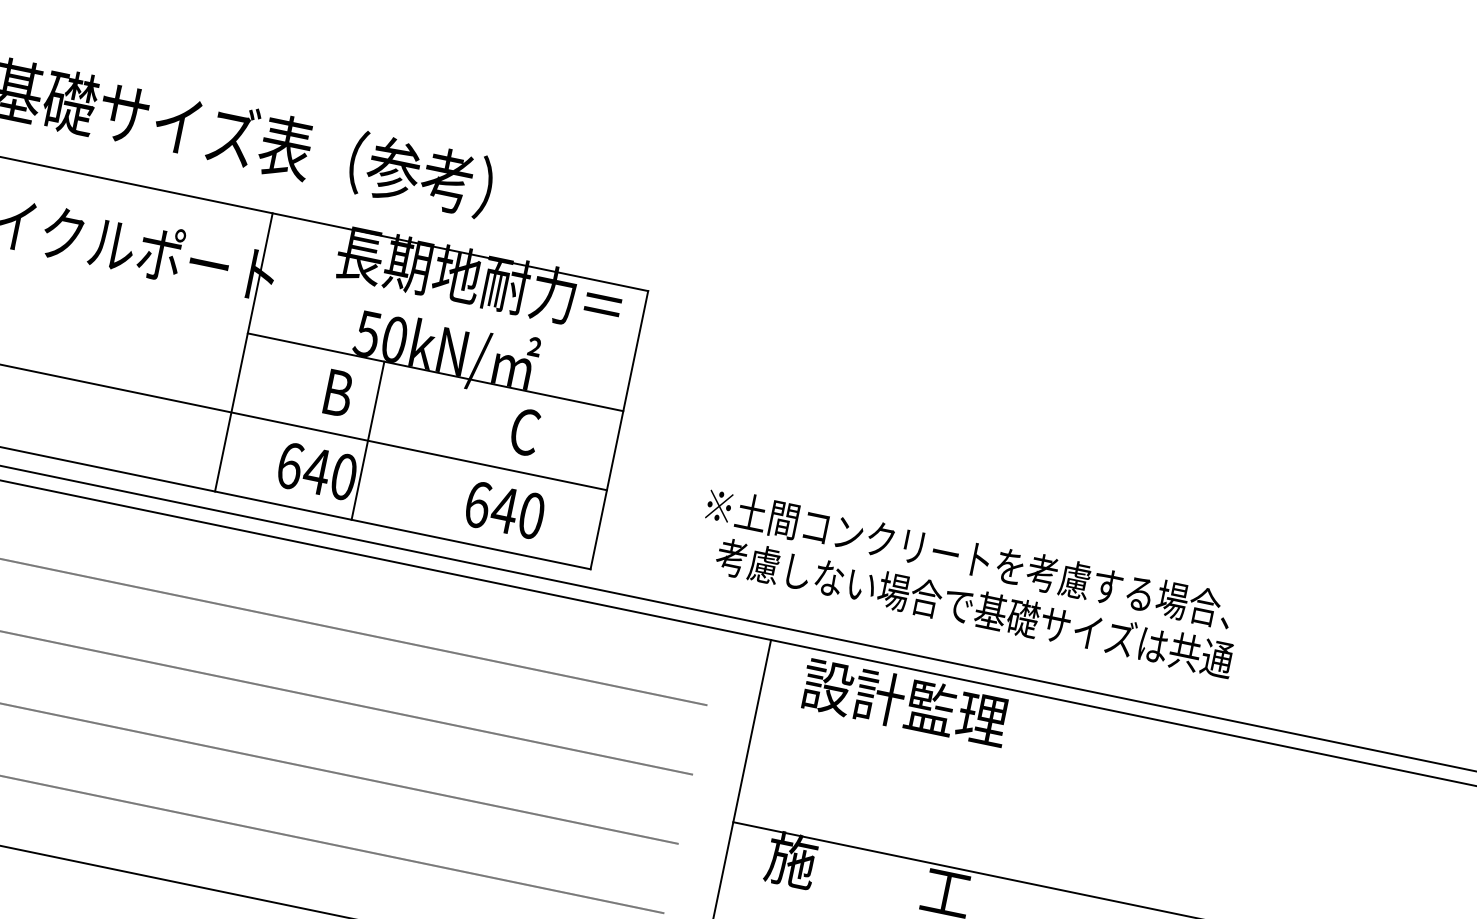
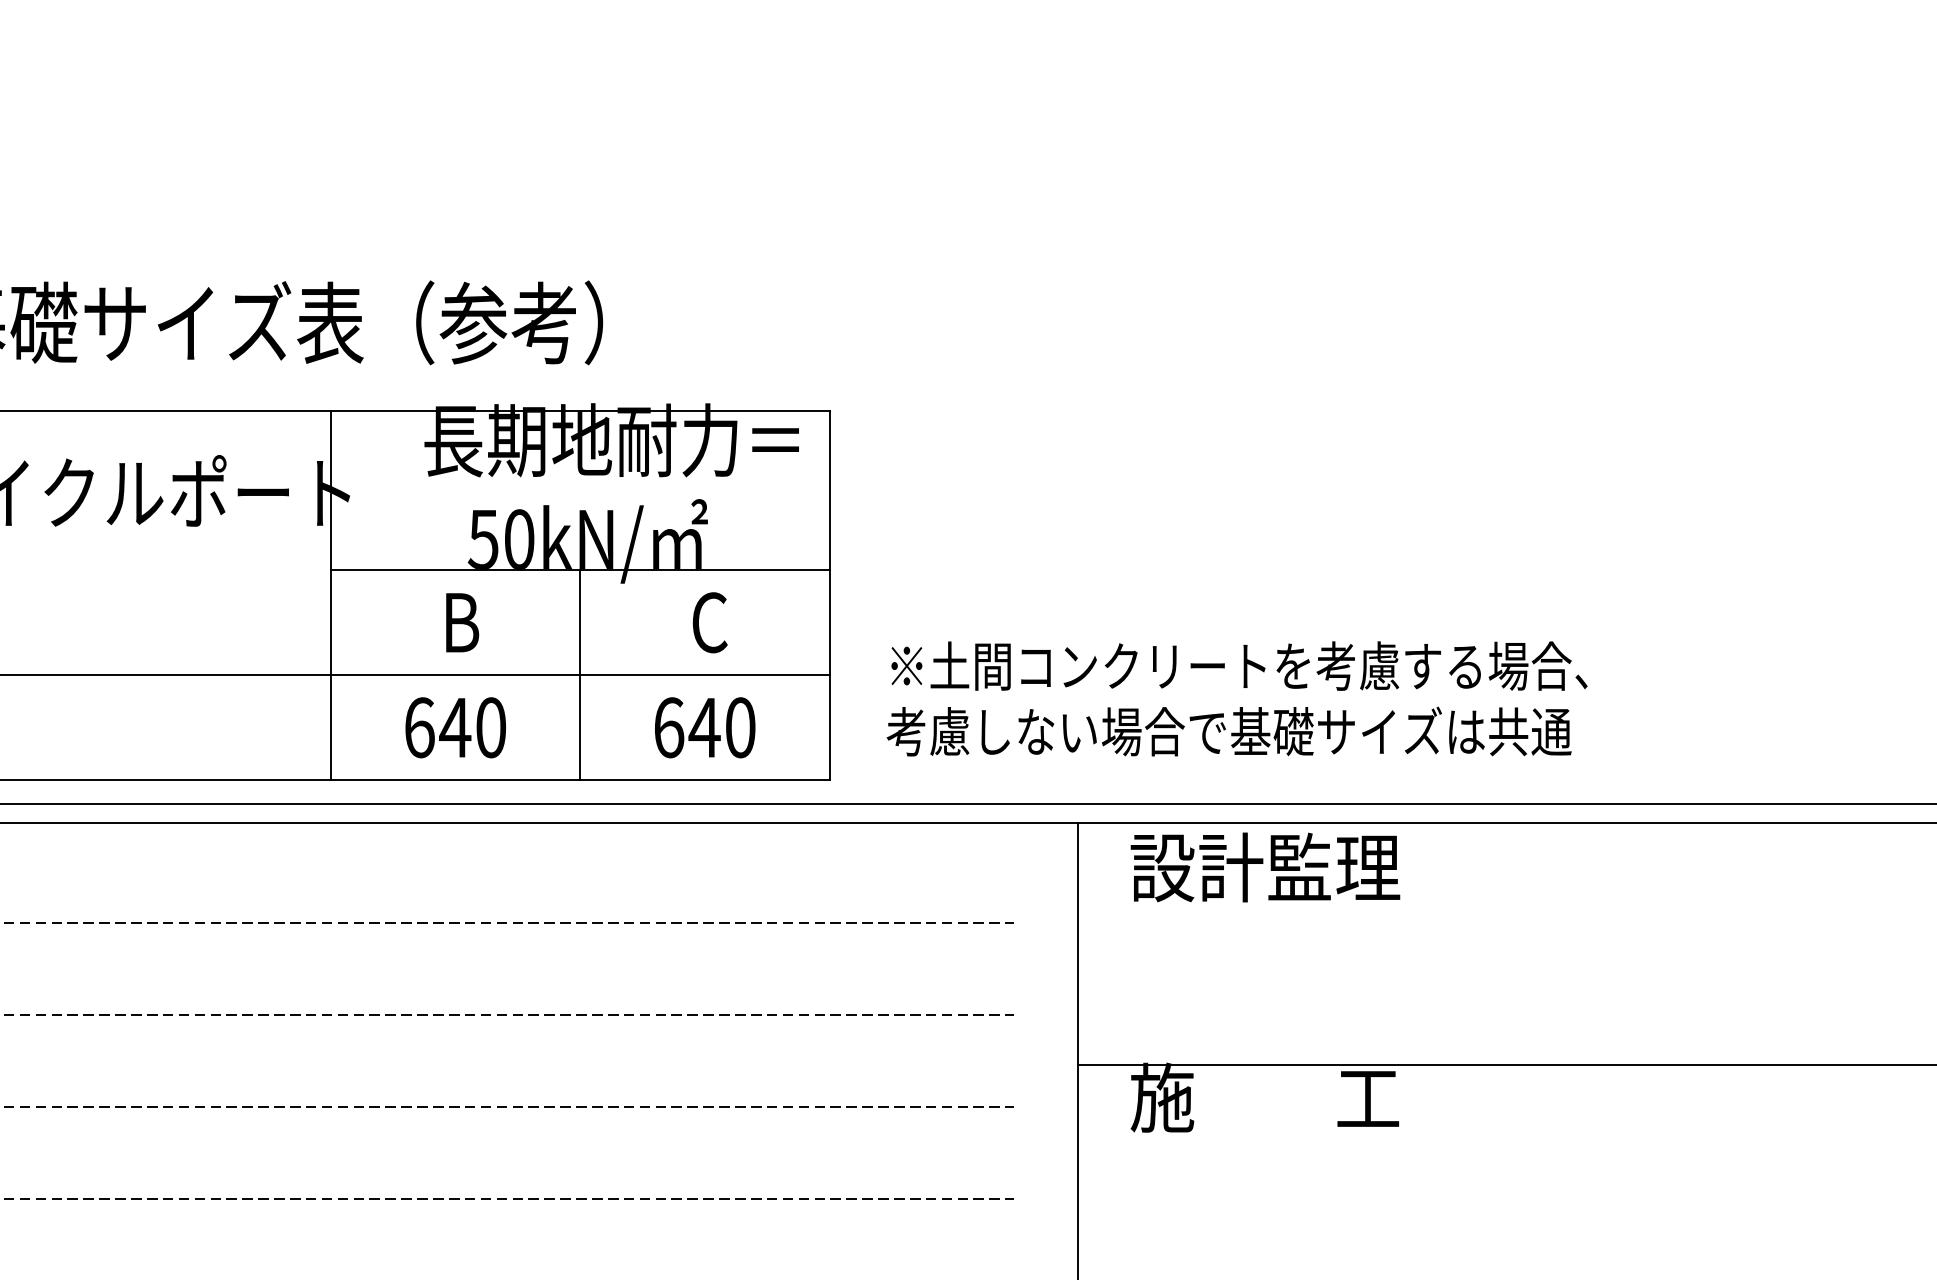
line: (368, 440) -> (580, 675), moved
text: (969, 557) -> (1239, 665), moved
text: (974, 608) -> (1228, 731), moved

